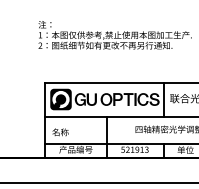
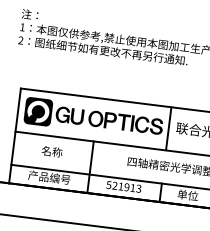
text: (60, 132) -> (52, 151), moved

